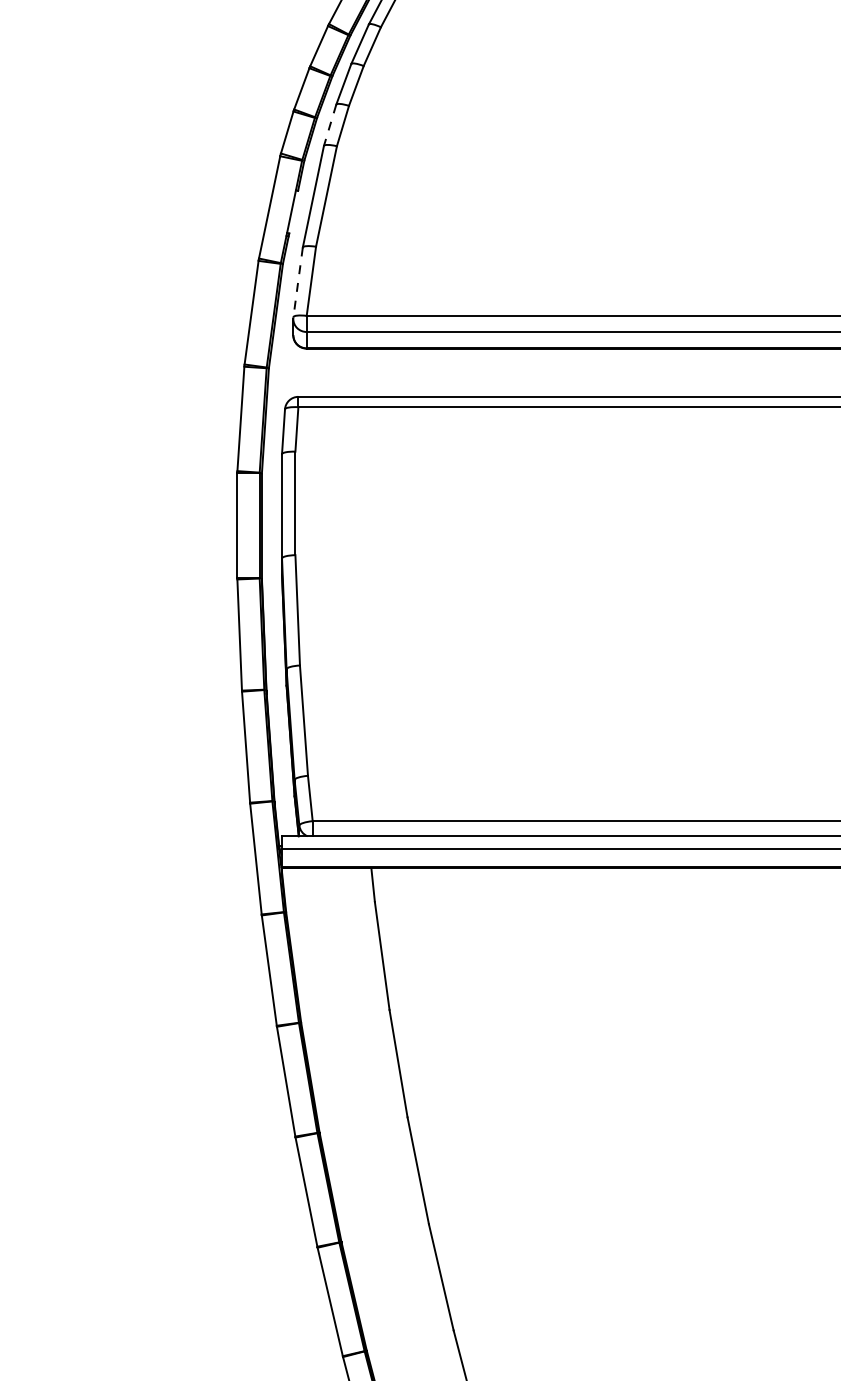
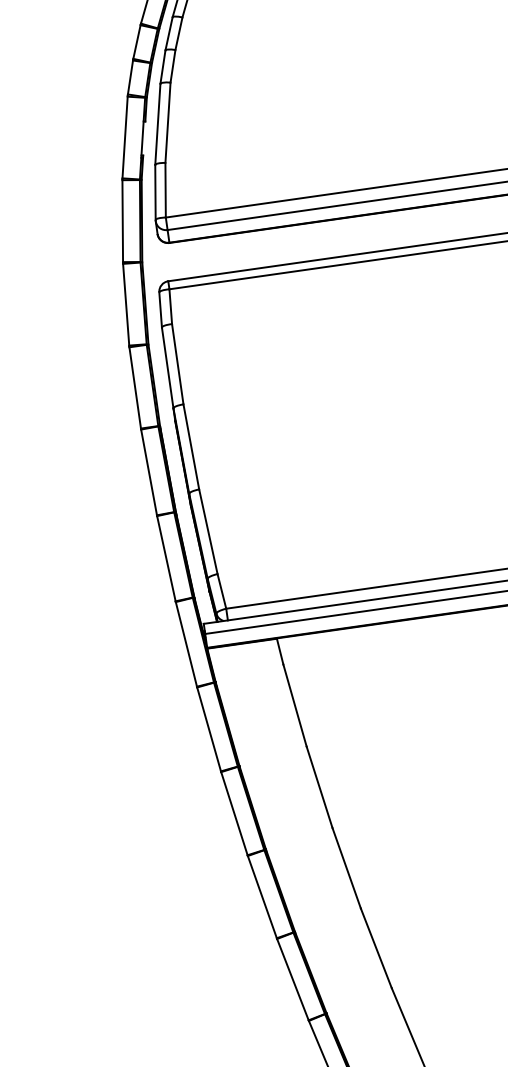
line: (330, 125) -> (163, 67), dashed -> solid
line: (298, 282) -> (155, 192), dashed -> solid

